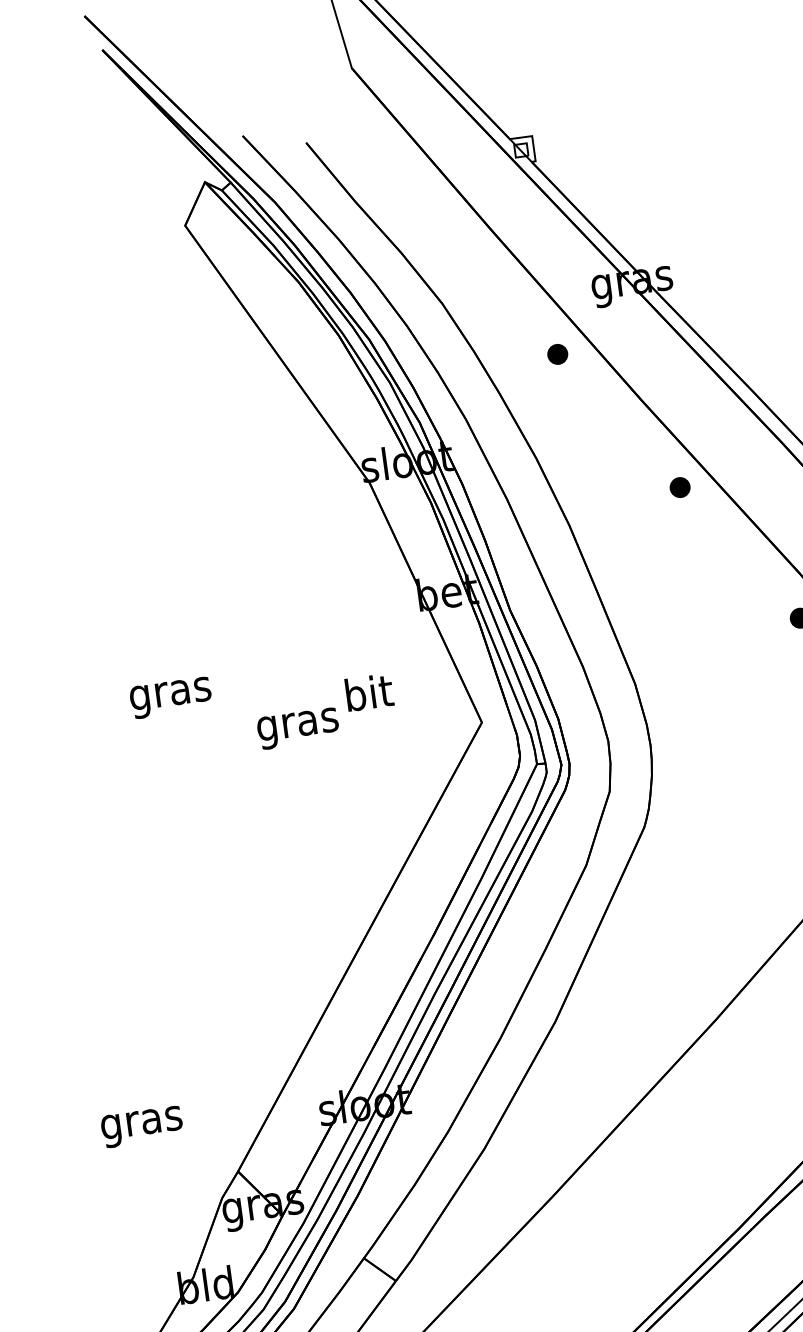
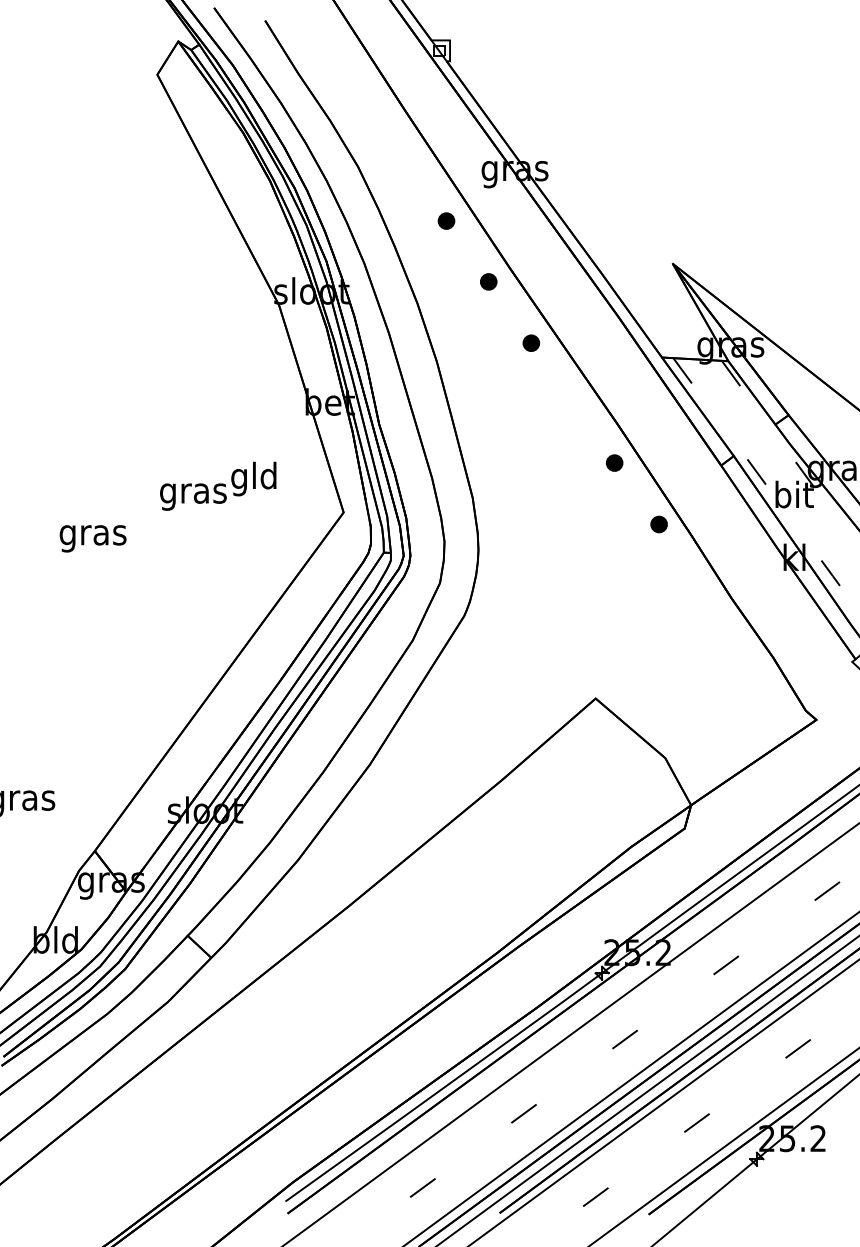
part: (618, 420) -> (488, 281), added
text: (367, 696) -> (253, 478), bit -> gld
text: (170, 697) -> (92, 538), moved

